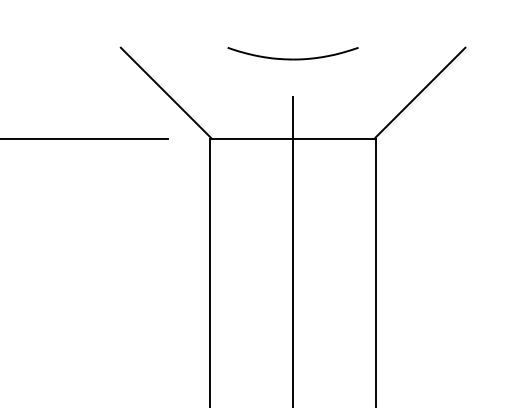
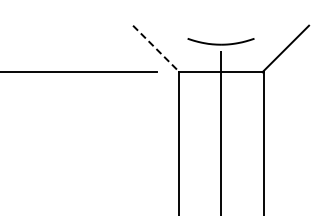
part: (292, 53) -> (220, 41), moved
line: (166, 92) -> (156, 48), solid -> dashed

